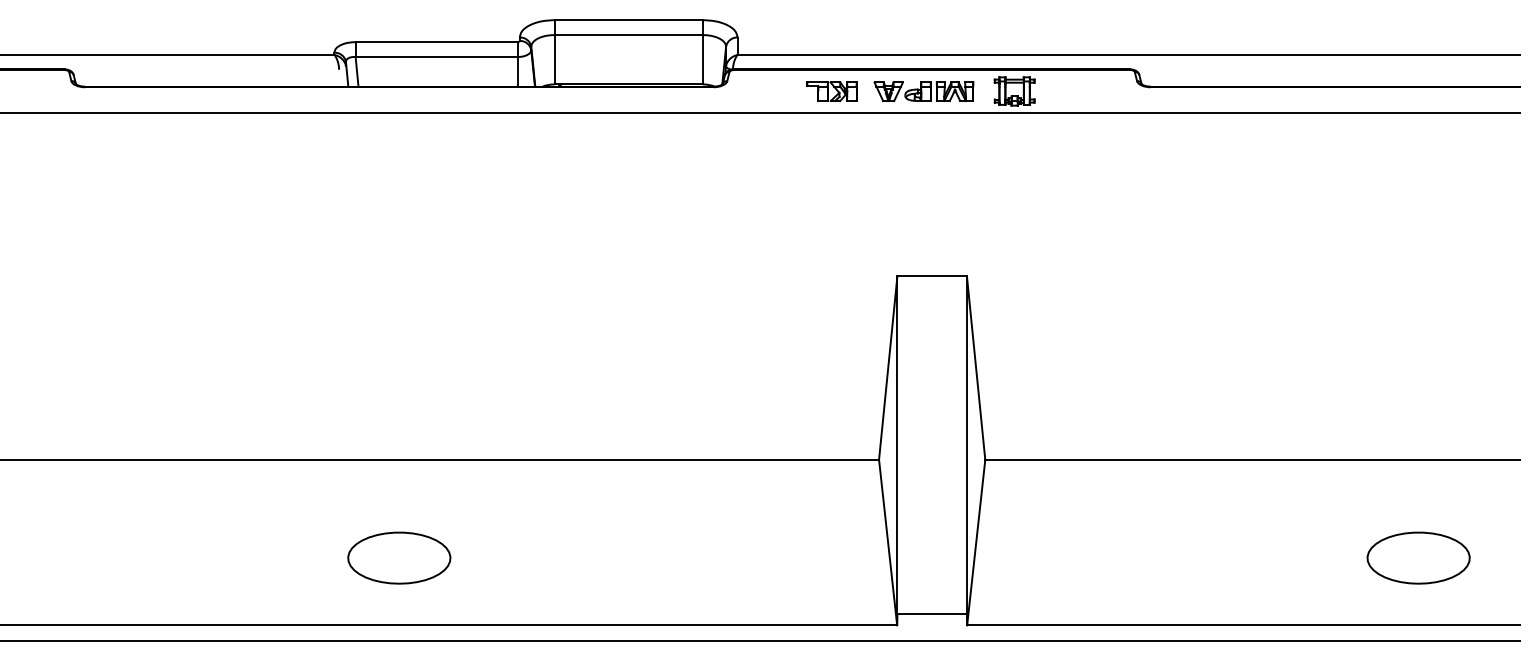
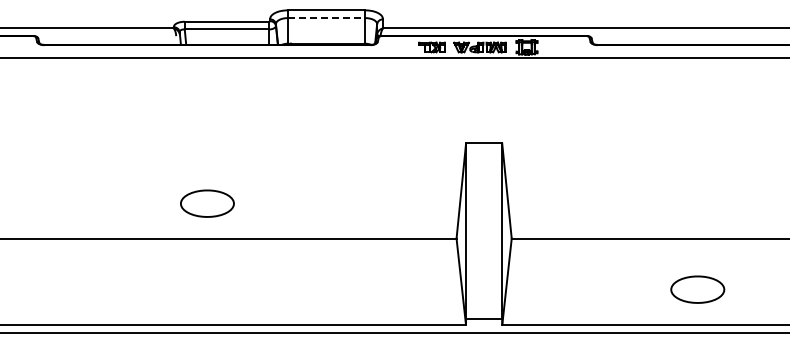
line: (630, 35) -> (327, 18), solid -> dashed
part: (399, 557) -> (207, 203), moved
part: (1418, 557) -> (697, 289), moved

